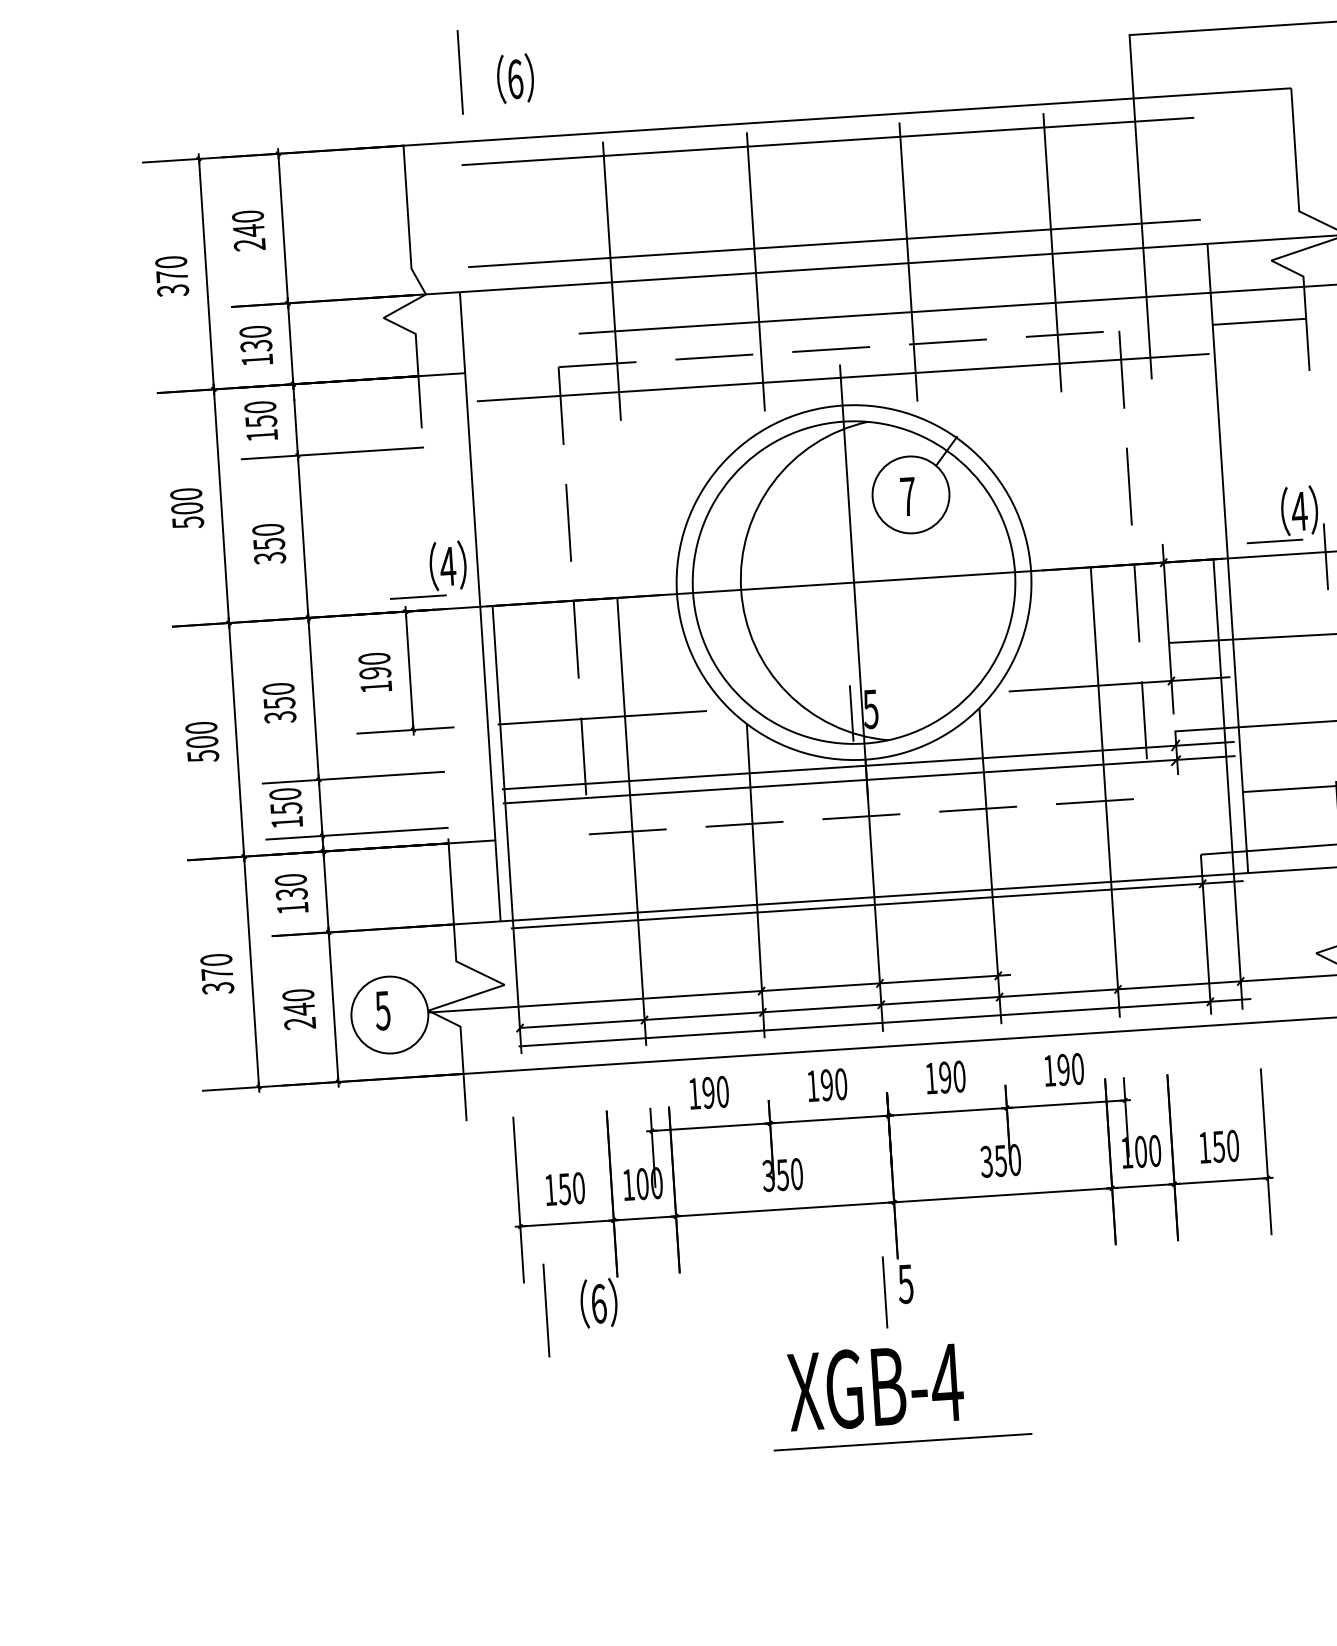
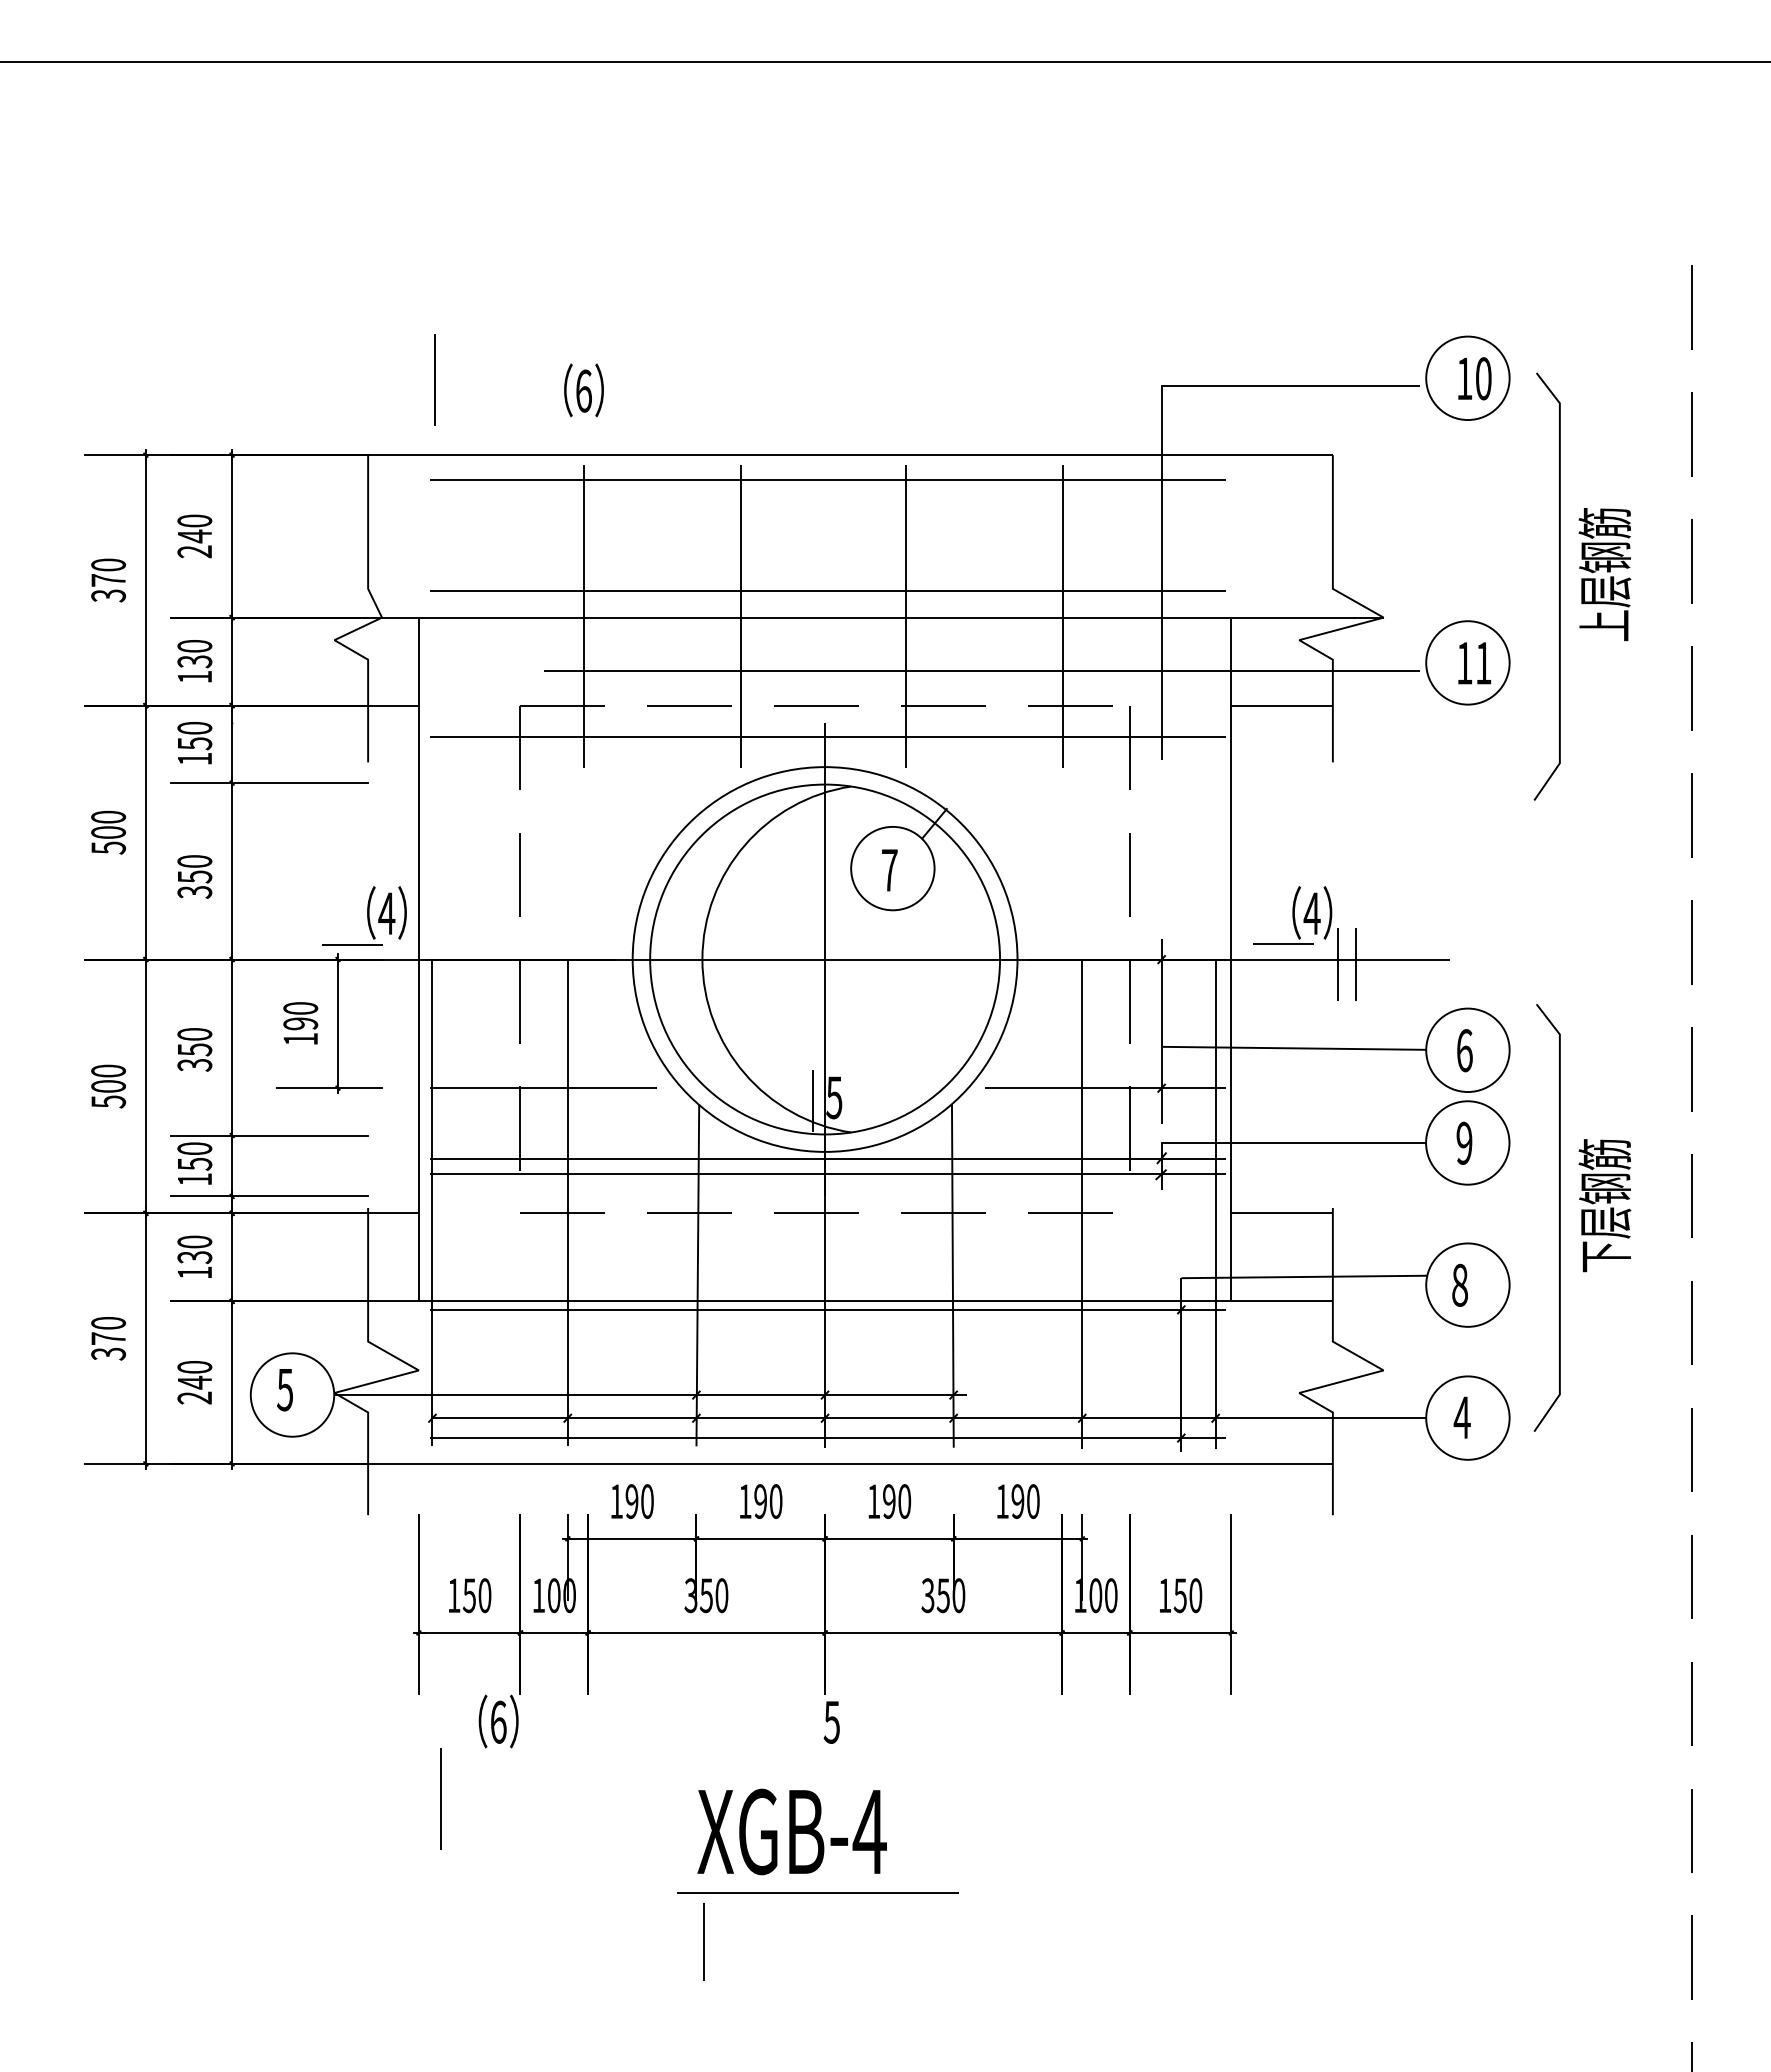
text: (515, 78) -> (583, 390), moved
line: (884, 1292) -> (703, 1941), moved
line: (545, 1310) -> (440, 1798), moved

